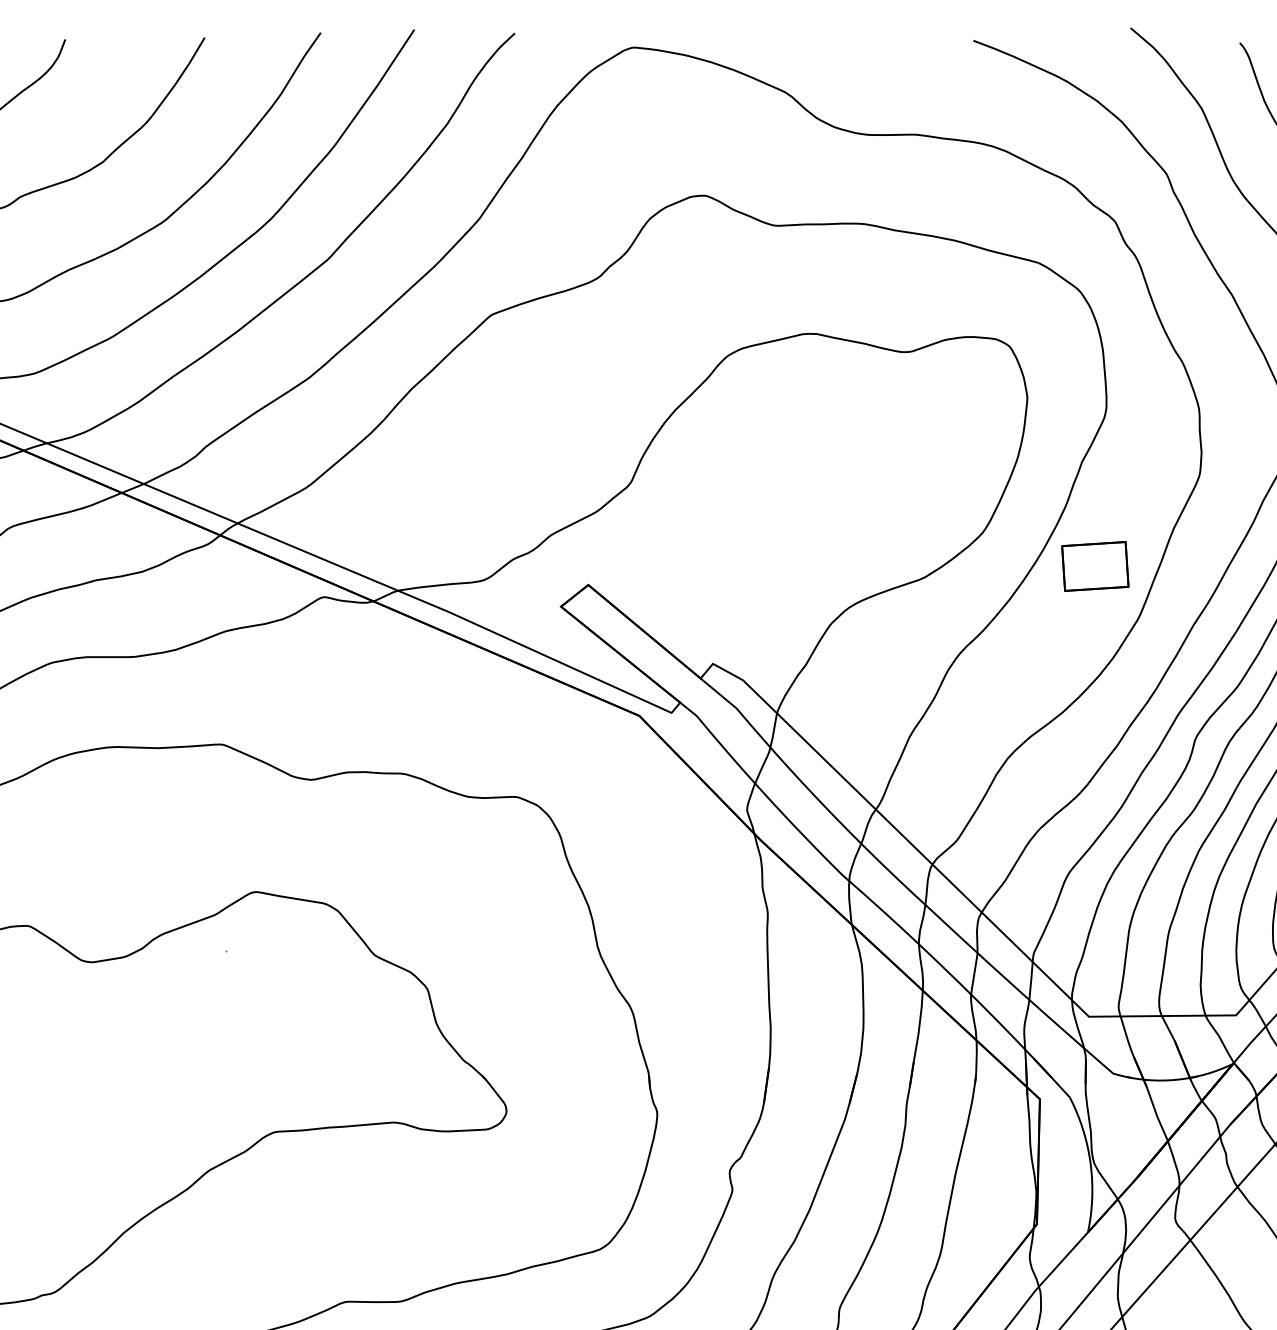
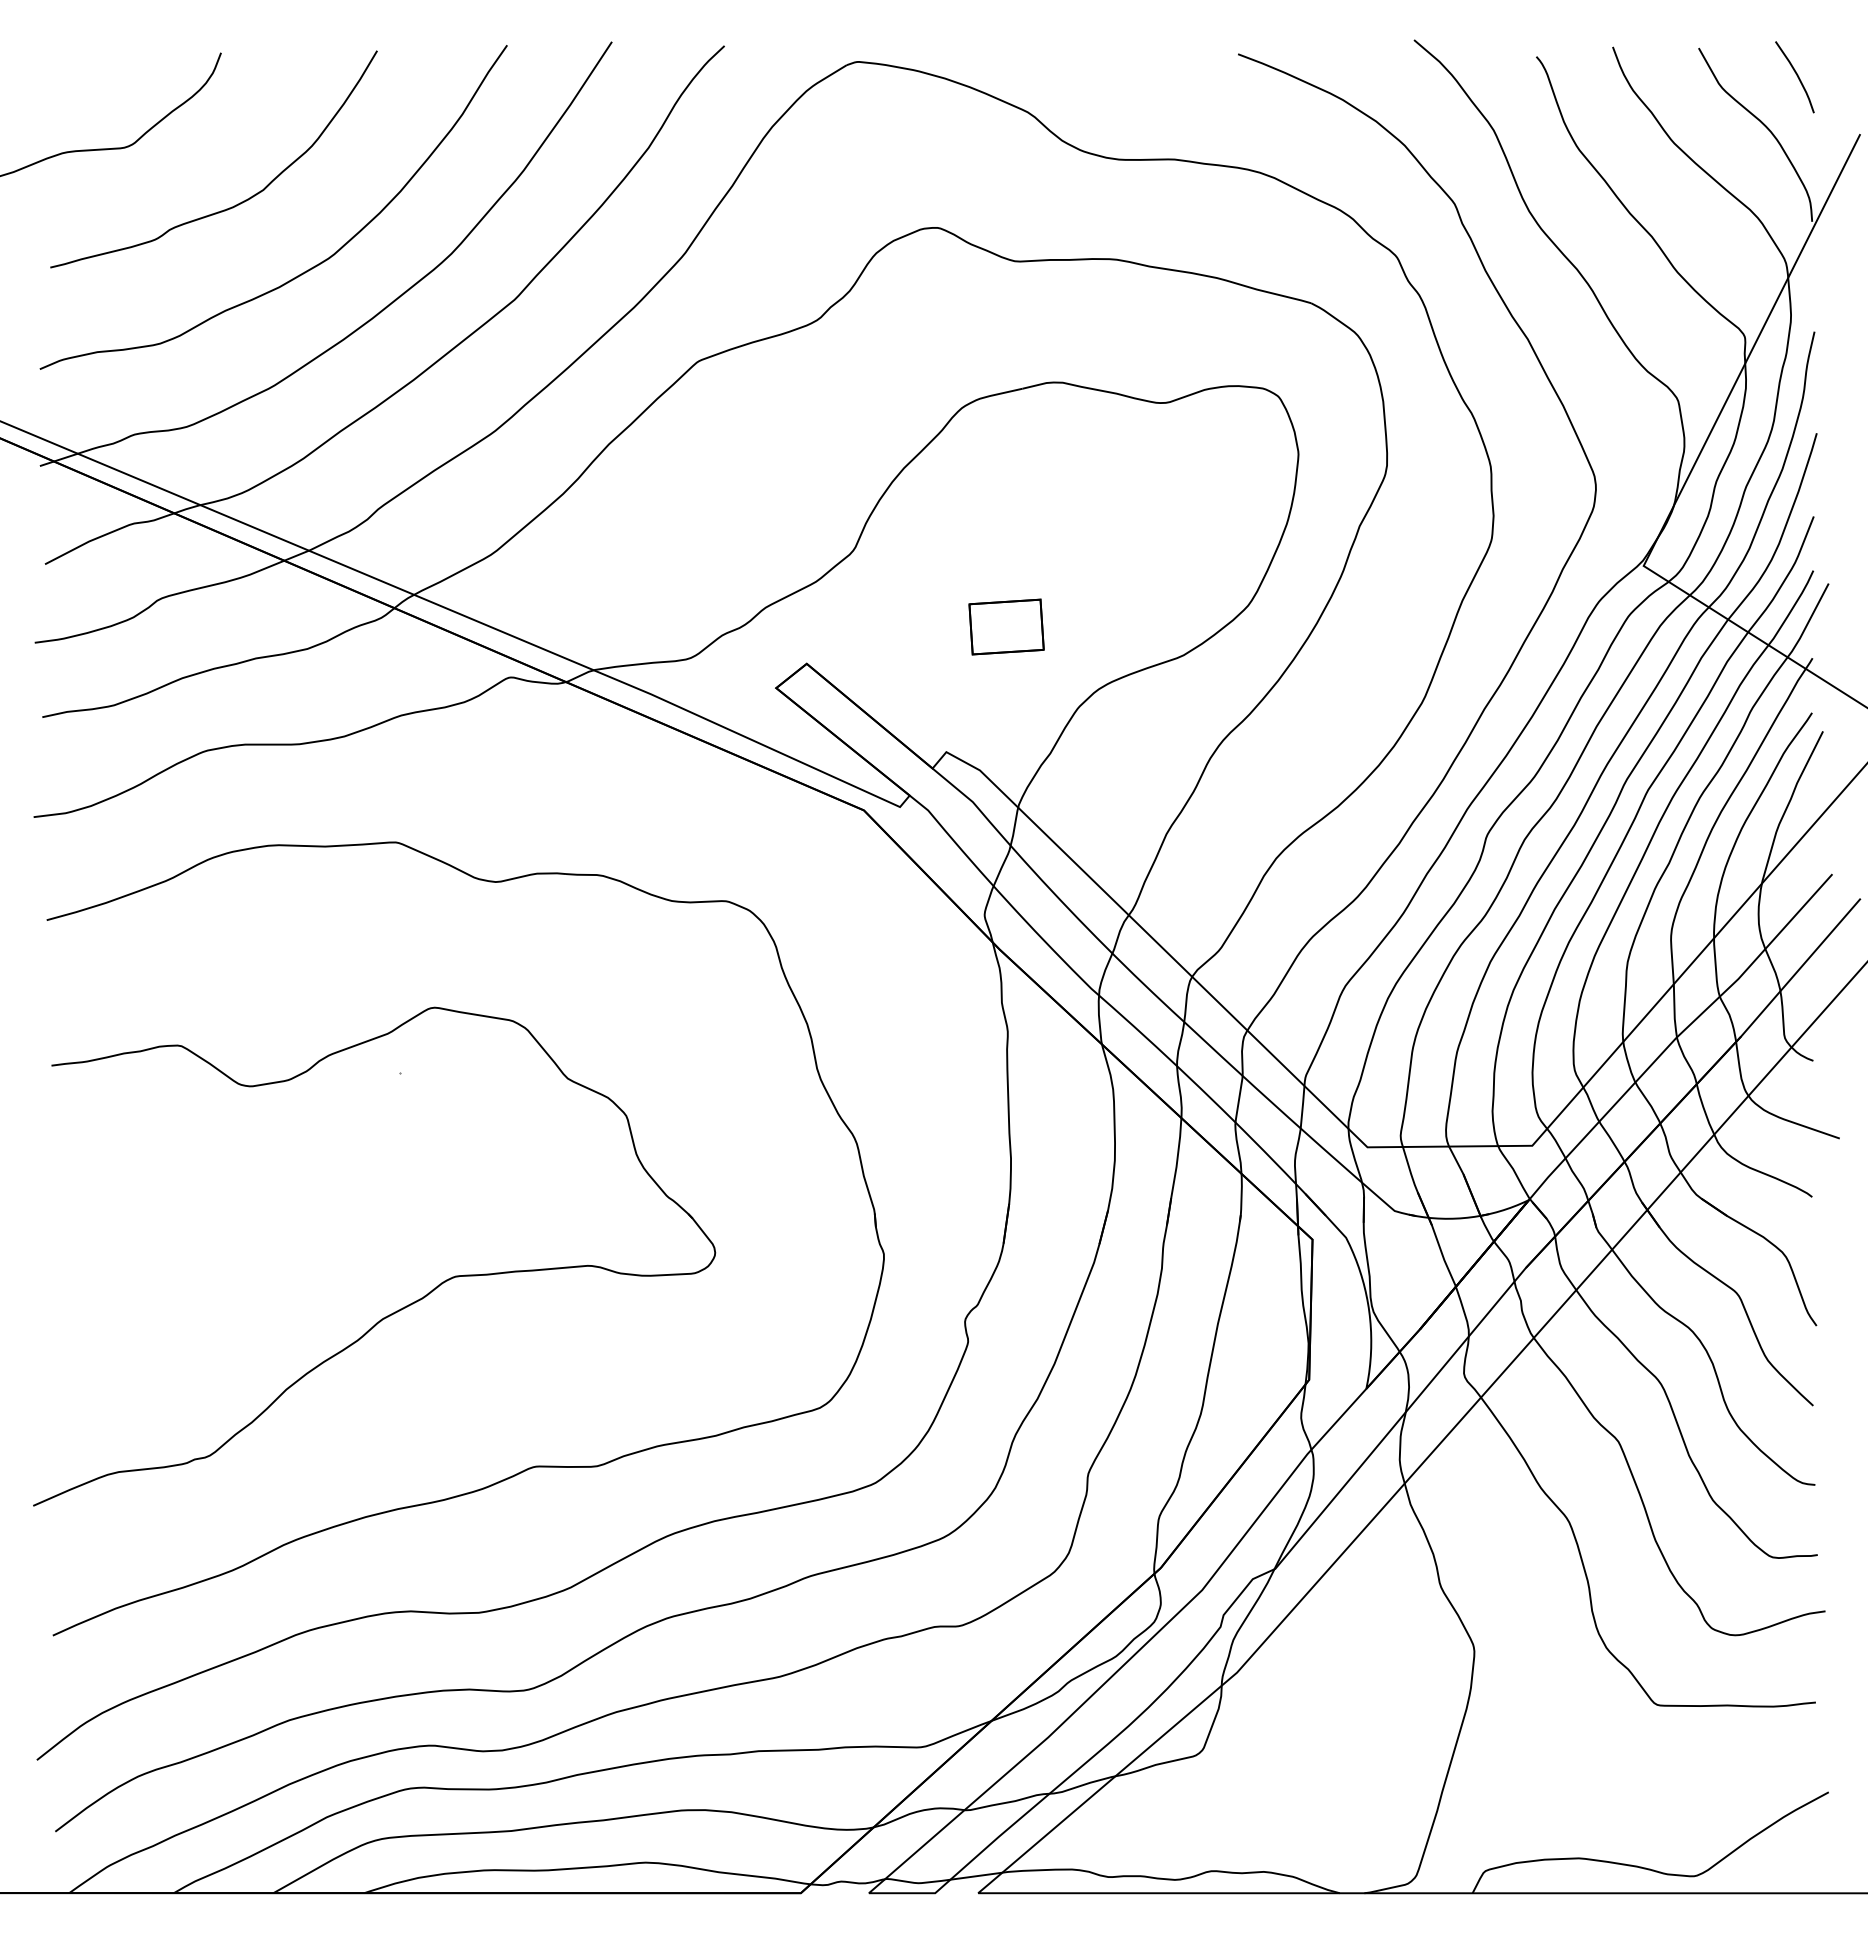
part: (1095, 565) -> (1006, 626), moved

